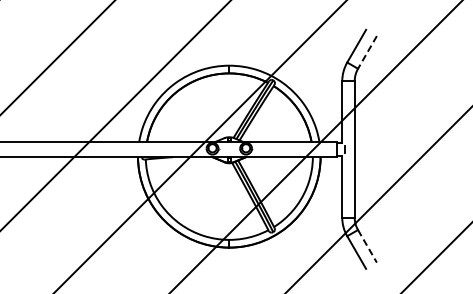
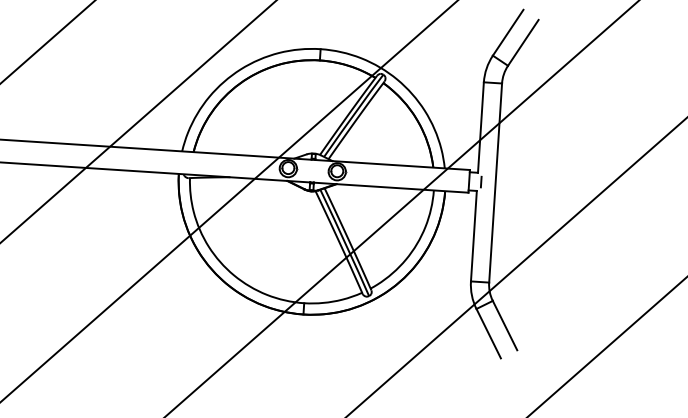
line: (367, 52) -> (523, 42), dashed -> solid
line: (367, 246) -> (505, 325), dashed -> solid

